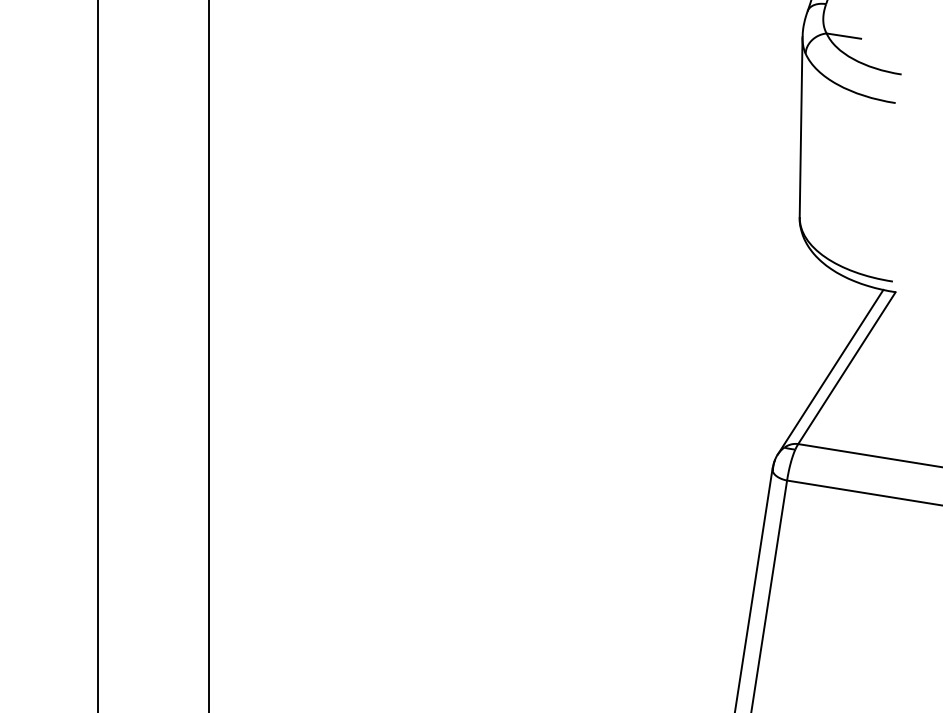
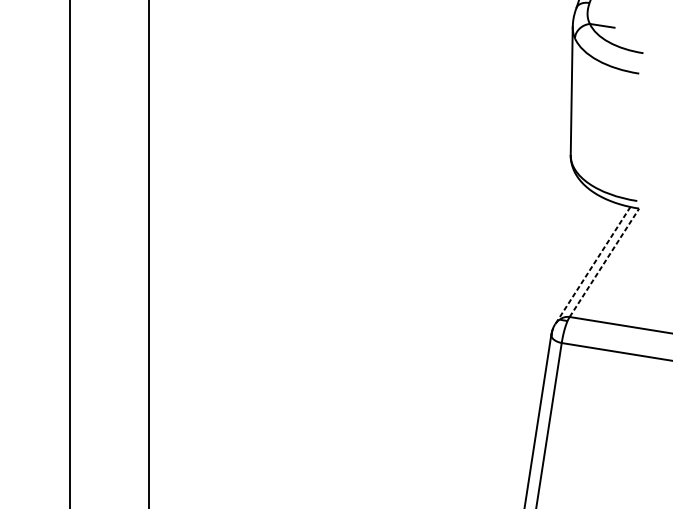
line: (847, 367) -> (604, 262), solid -> dashed
line: (830, 372) -> (592, 265), solid -> dashed

